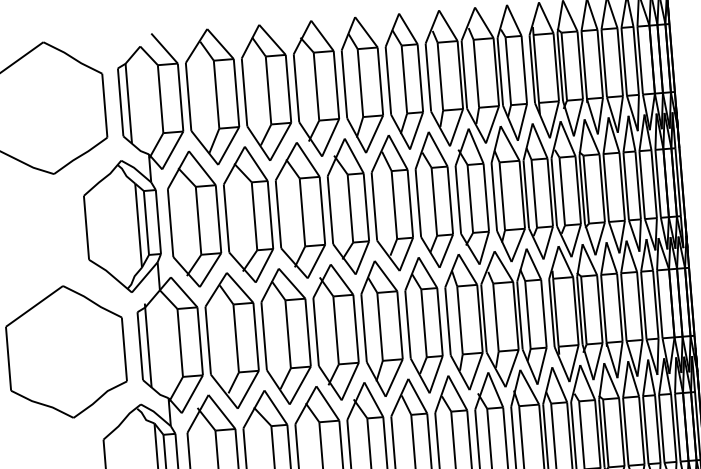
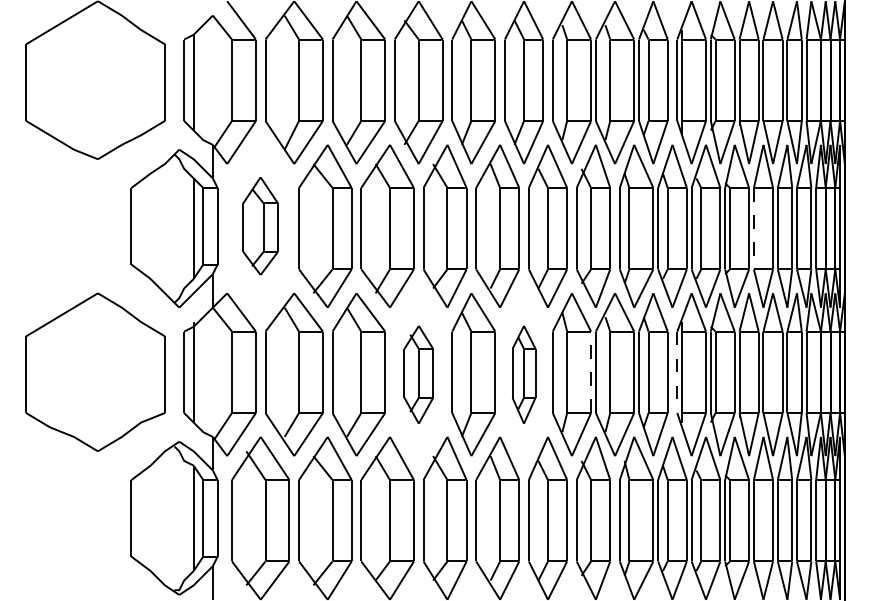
line: (605, 187) -> (753, 228), solid -> dashed
part: (194, 218) -> (260, 225), size x0.6
line: (552, 313) -> (677, 372), solid -> dashed
line: (480, 318) -> (591, 372), solid -> dashed
part: (423, 325) -> (523, 374), size x0.6
part: (336, 332) -> (418, 374), size x0.6

